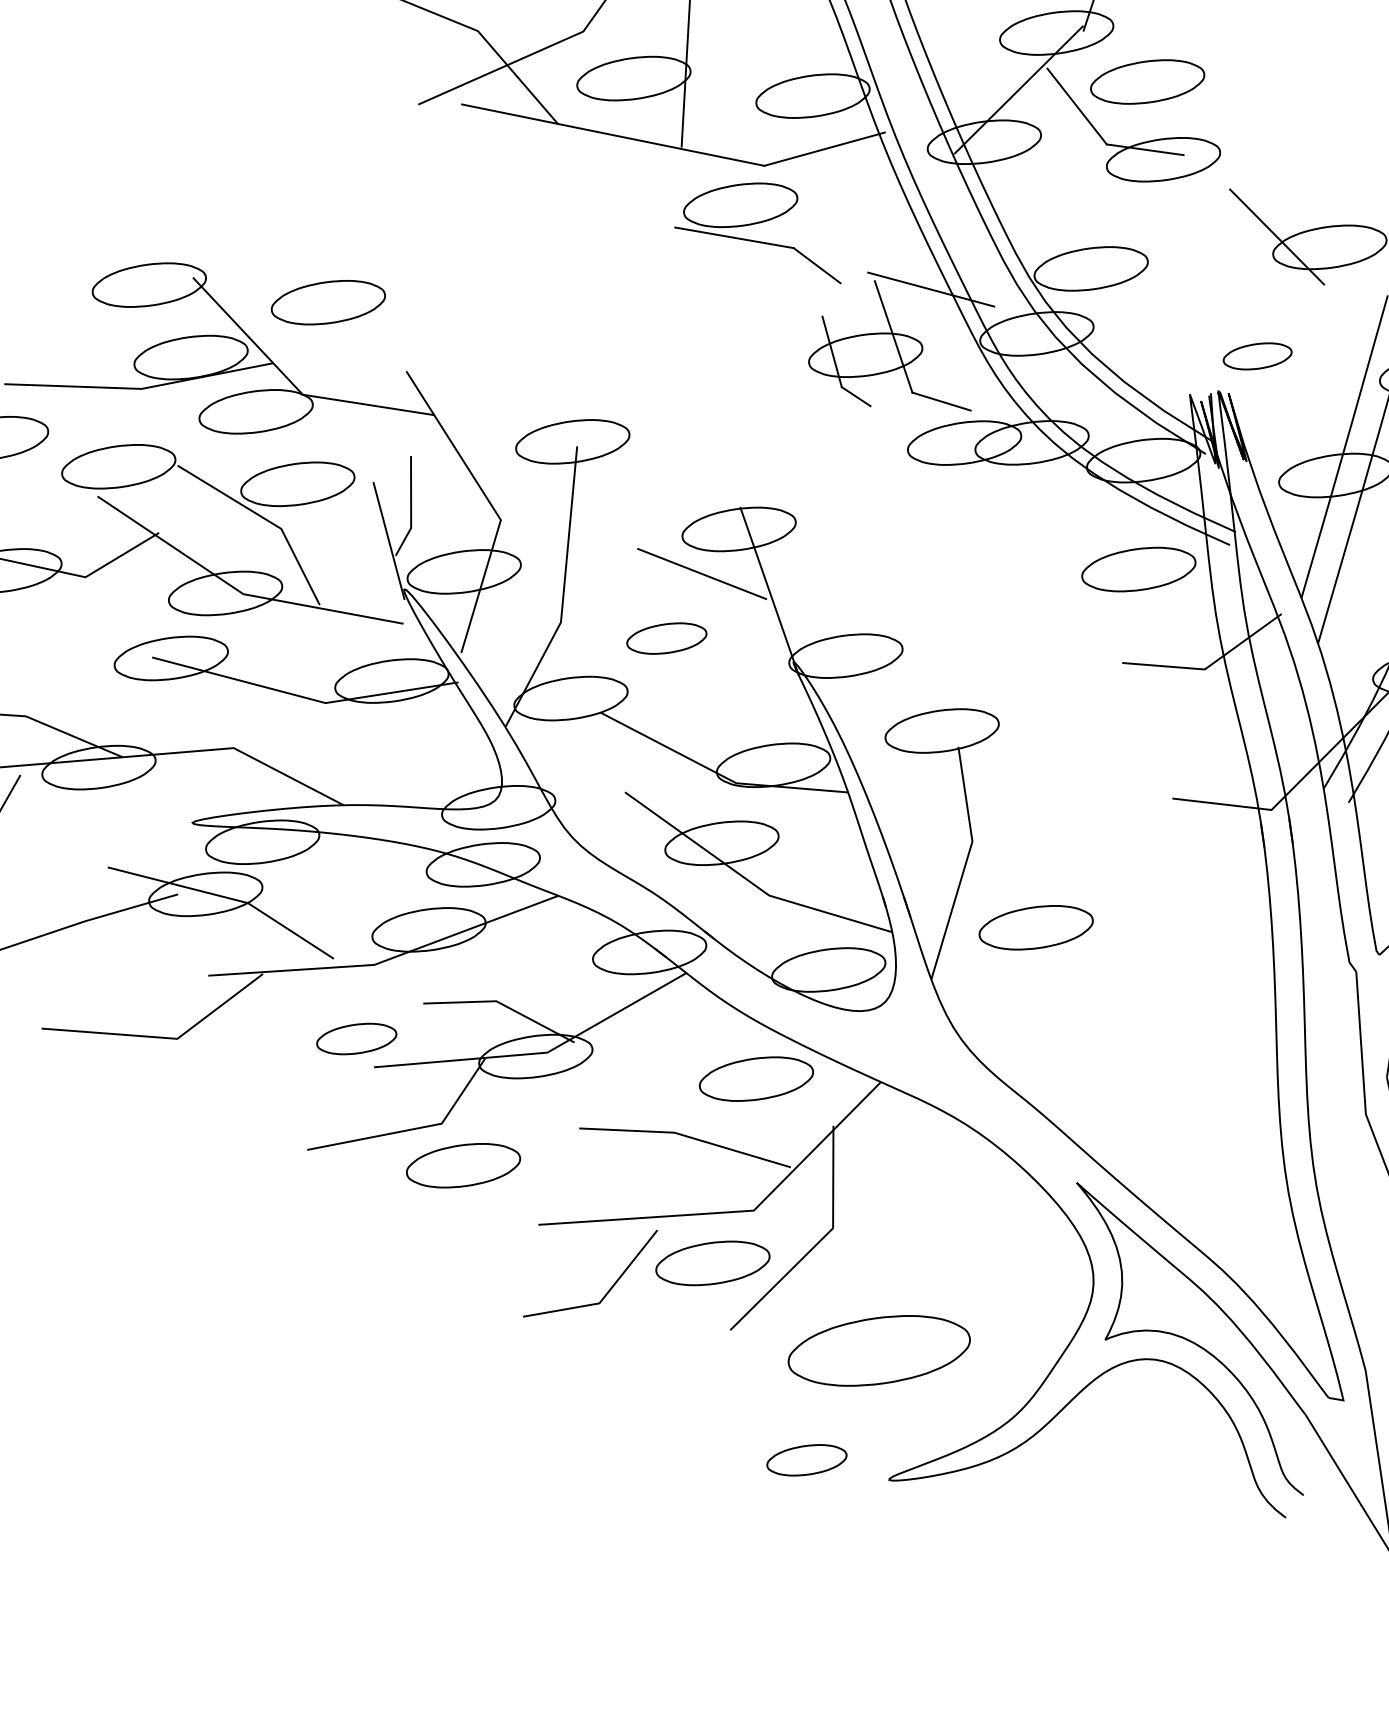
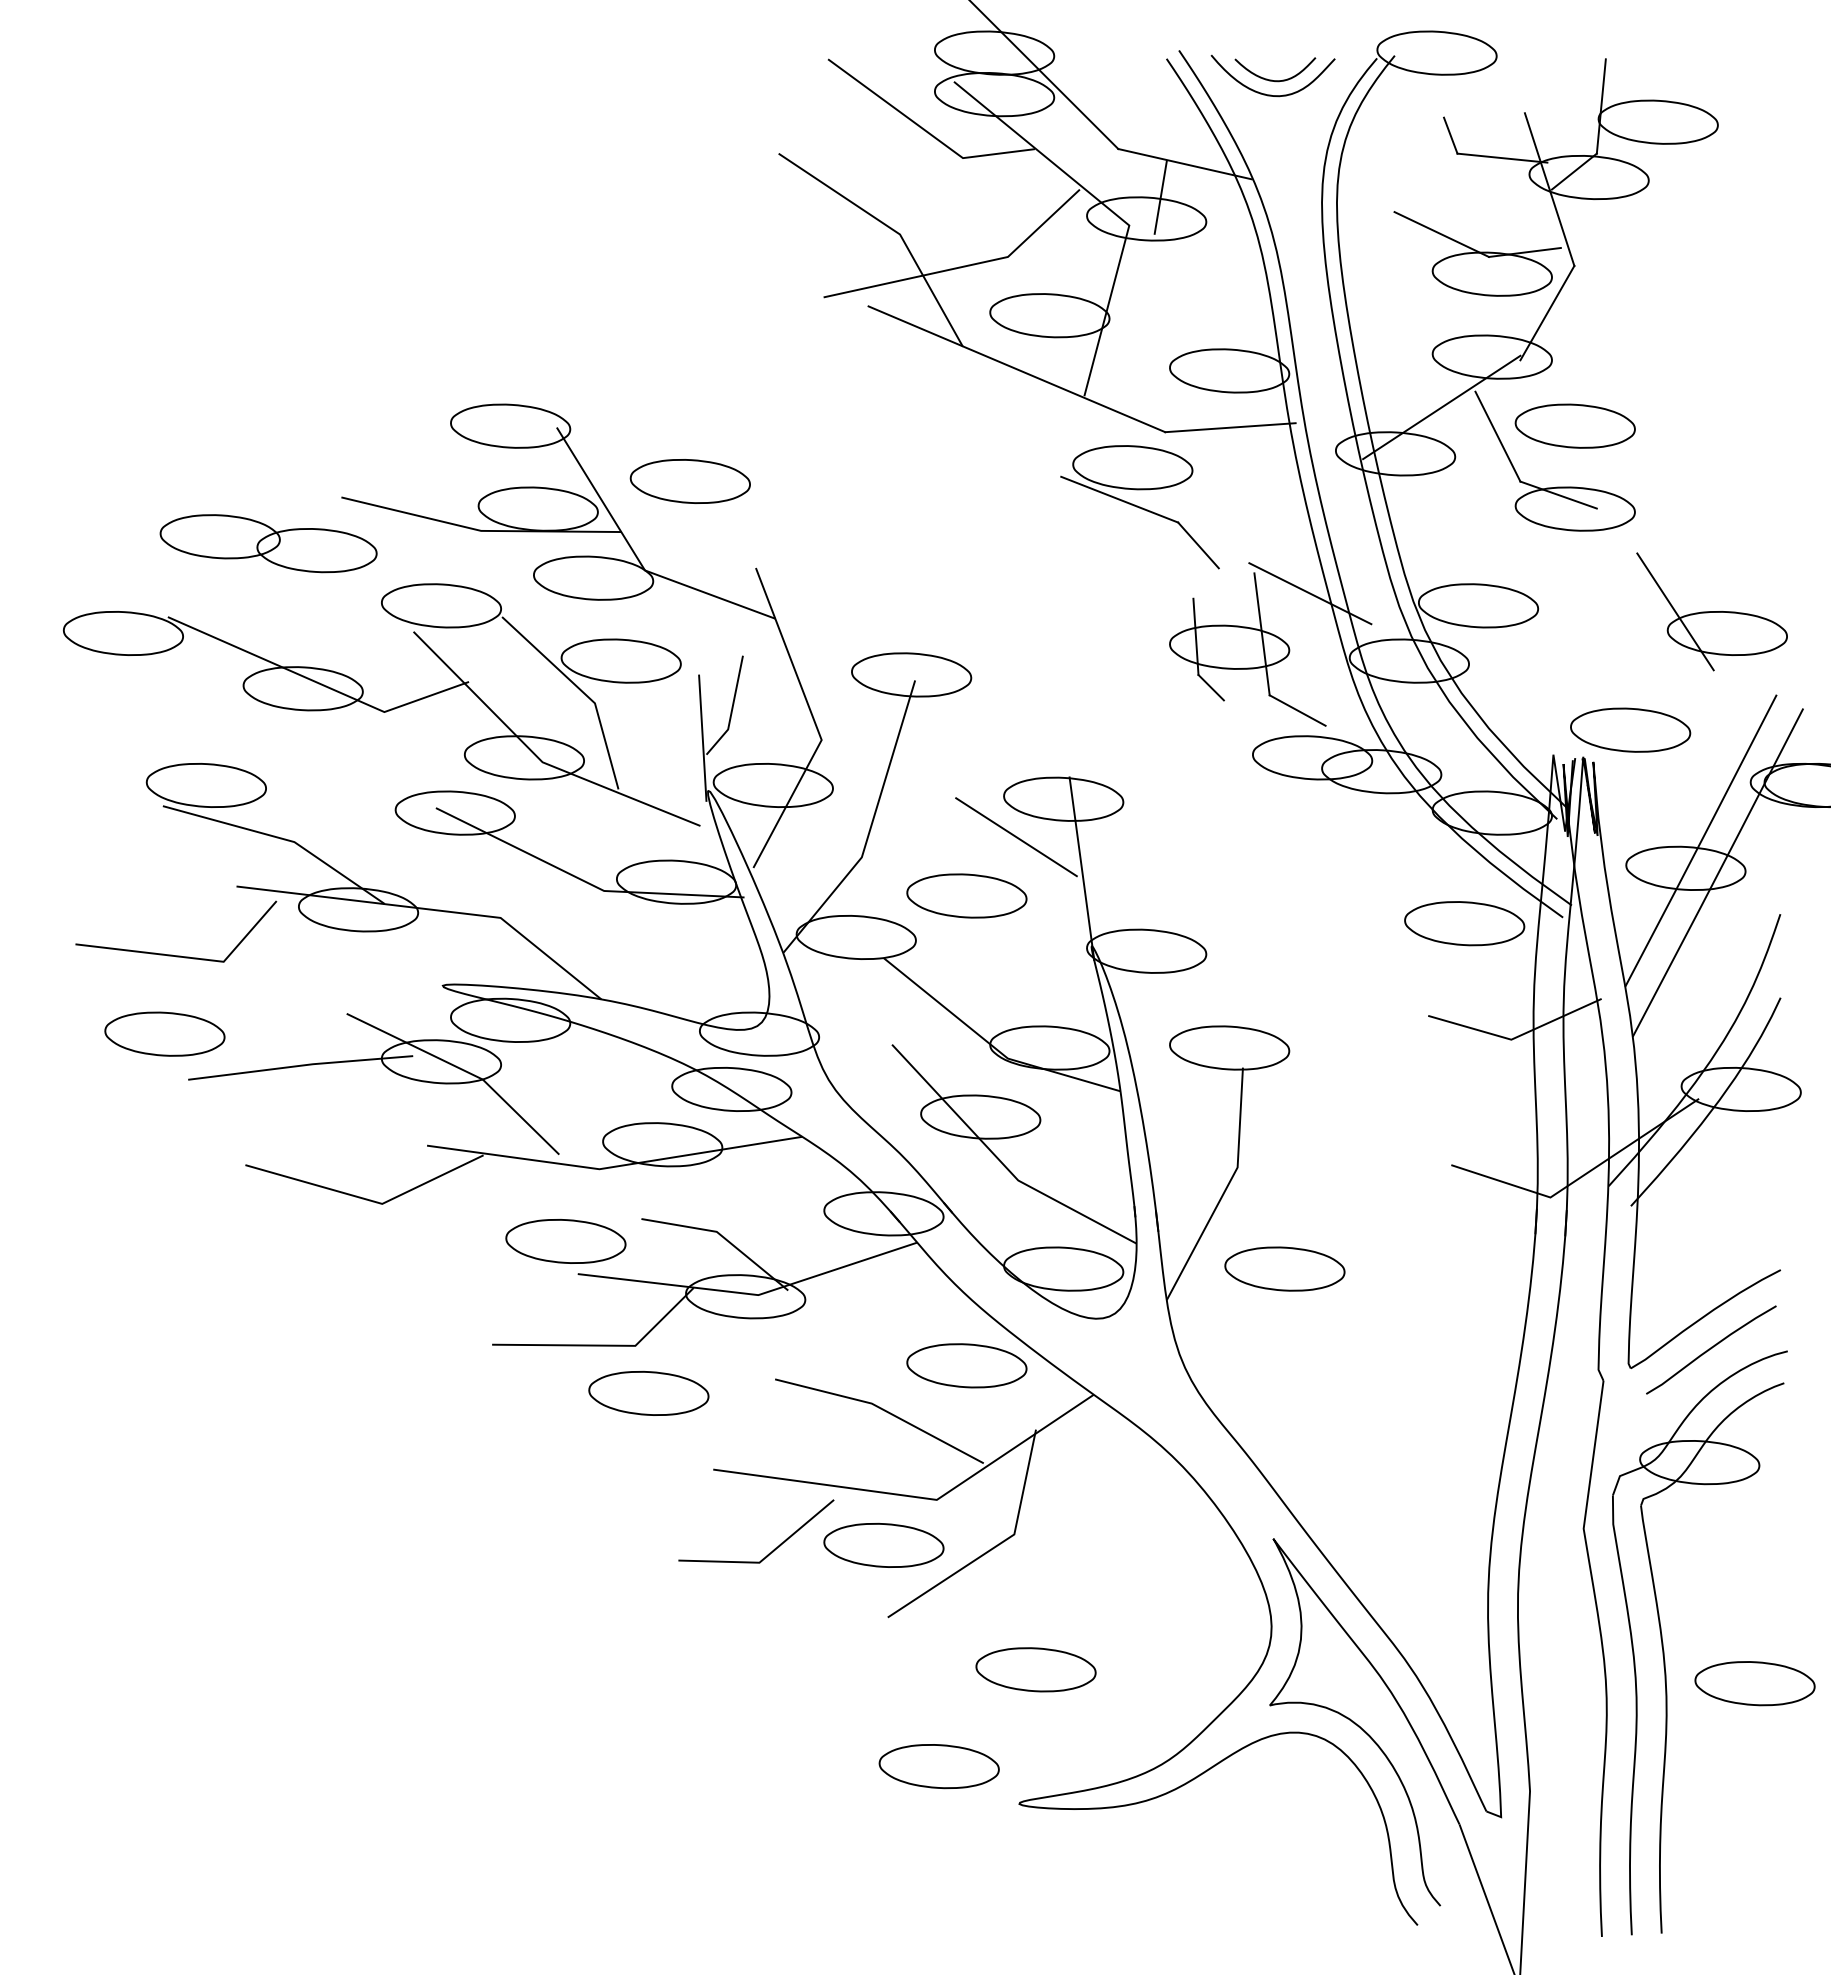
part: (1257, 355) -> (1630, 729), size x1.67
part: (666, 638) -> (966, 895), size x1.43
part: (356, 1039) -> (565, 1241), size x1.43
part: (878, 1350) -> (1035, 1669), size x0.62
part: (806, 1460) -> (938, 1766), size x1.43

